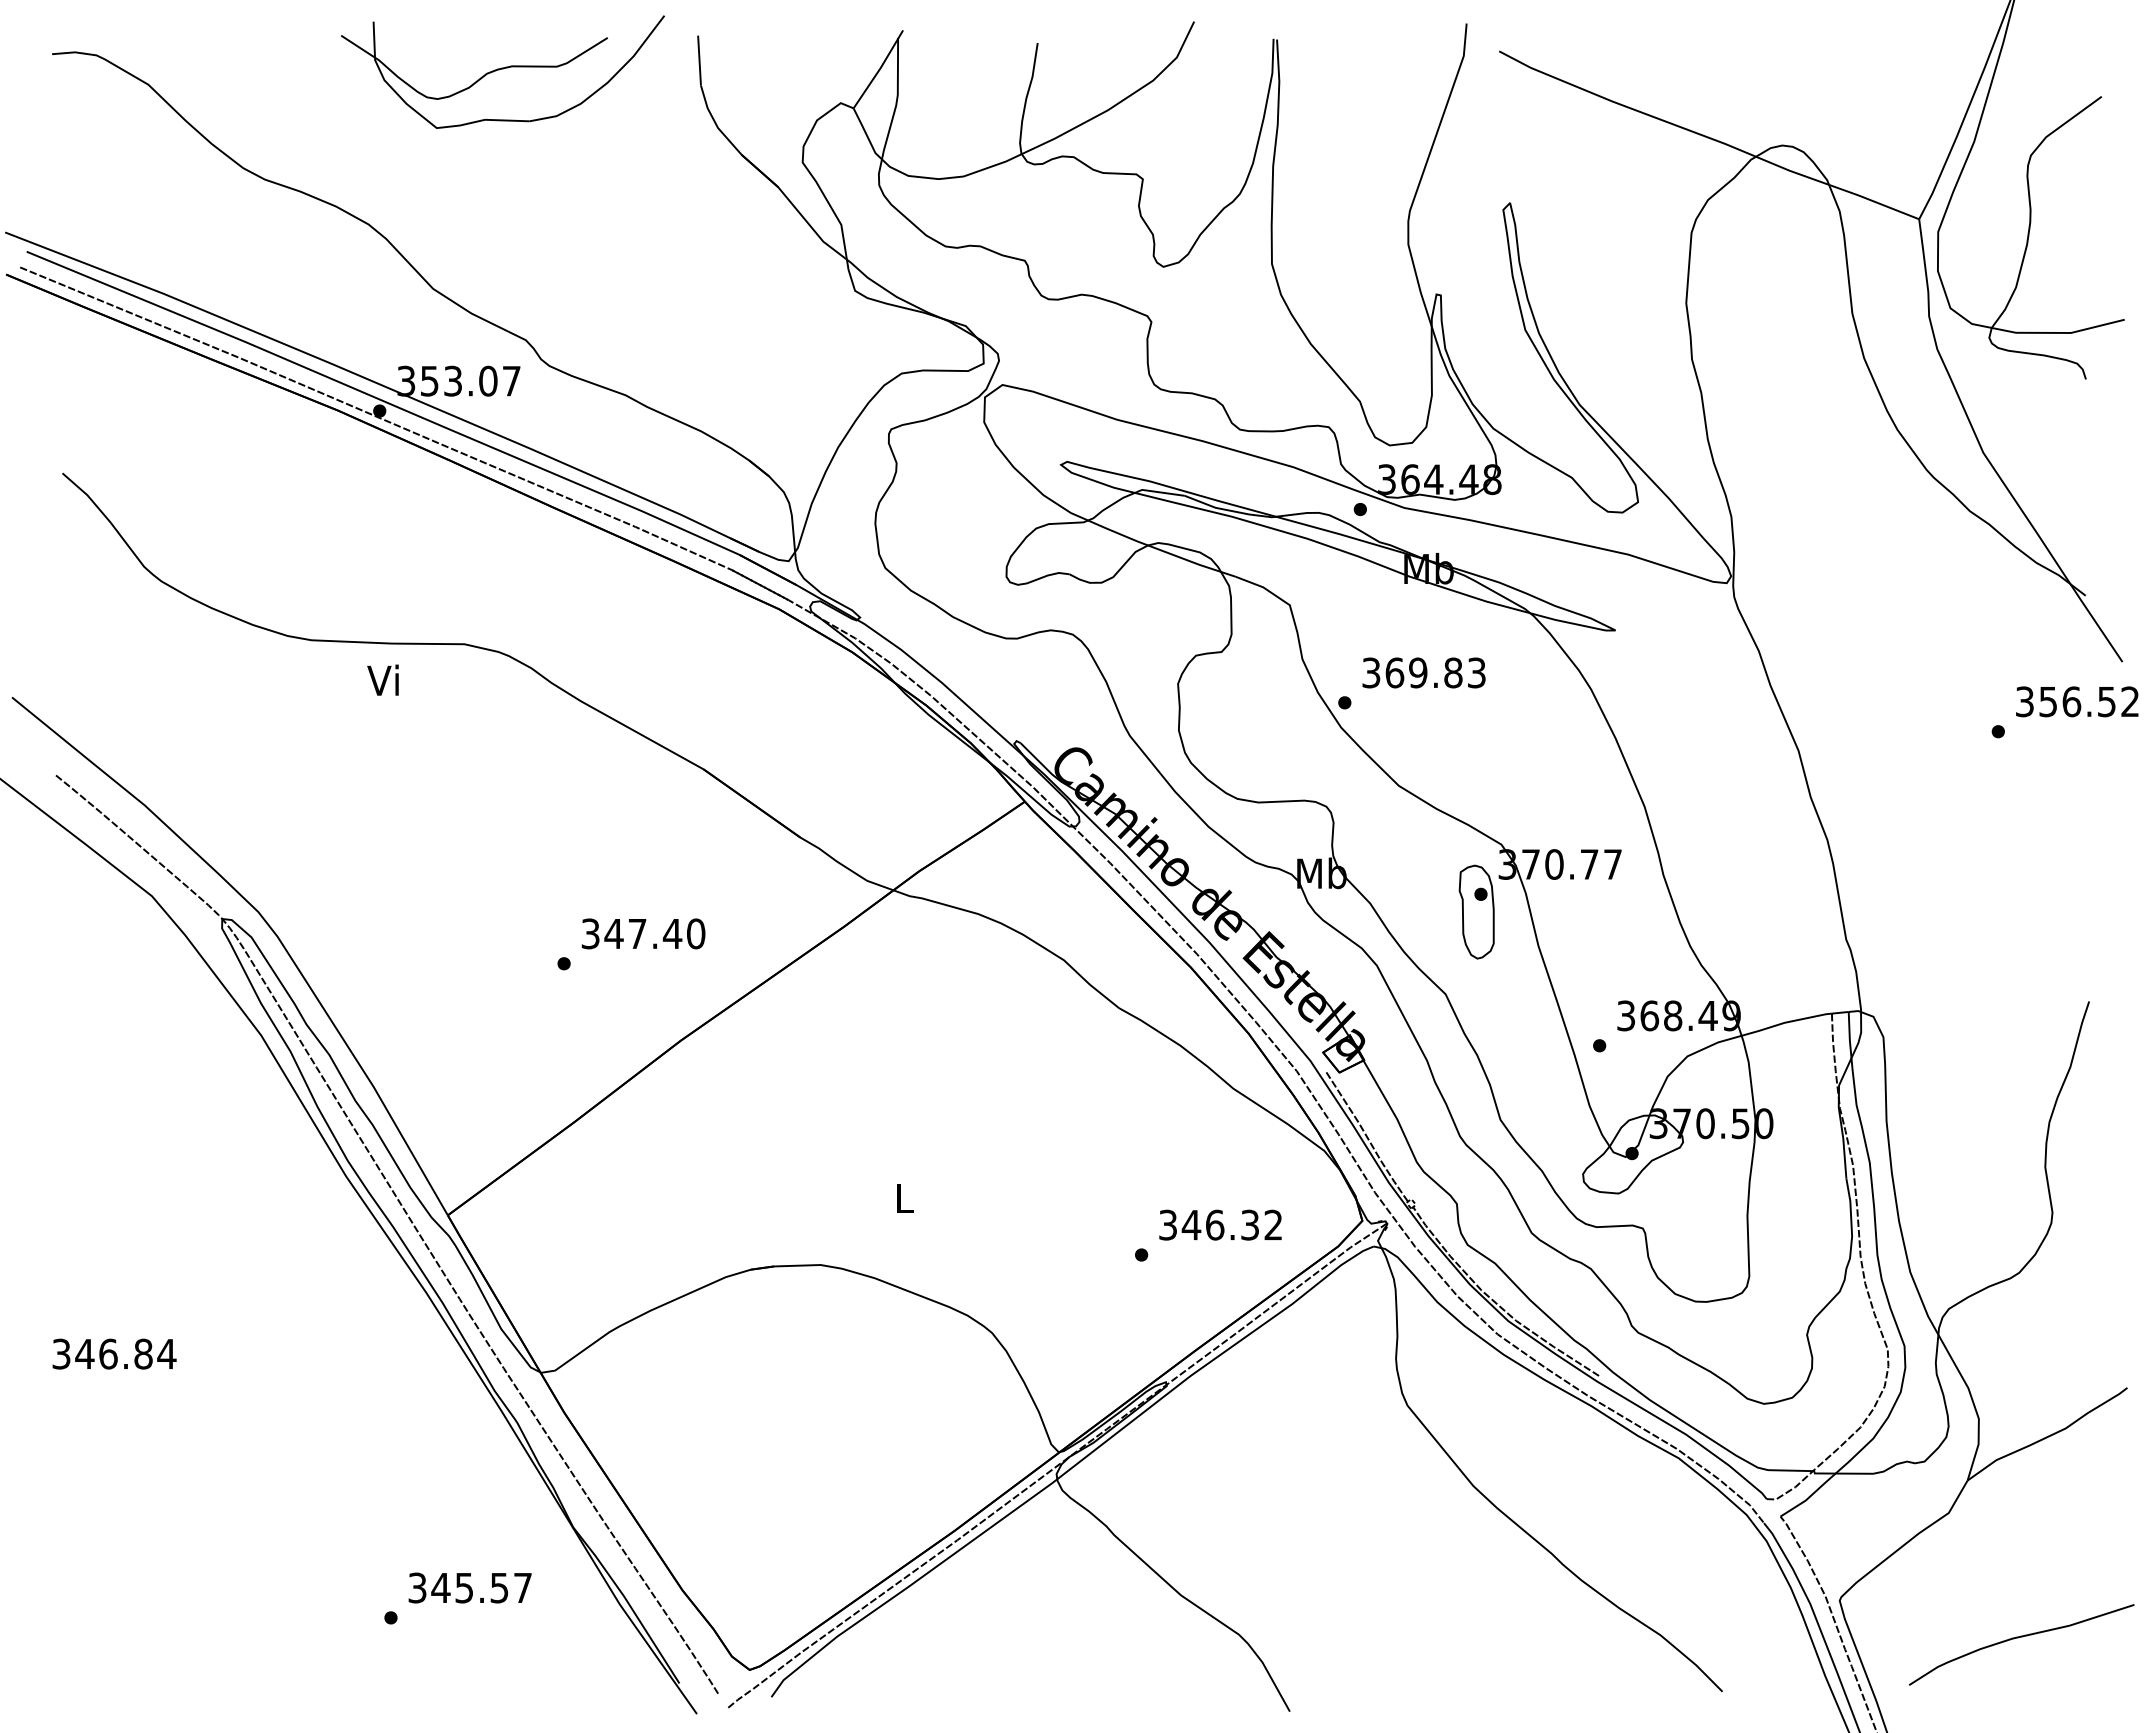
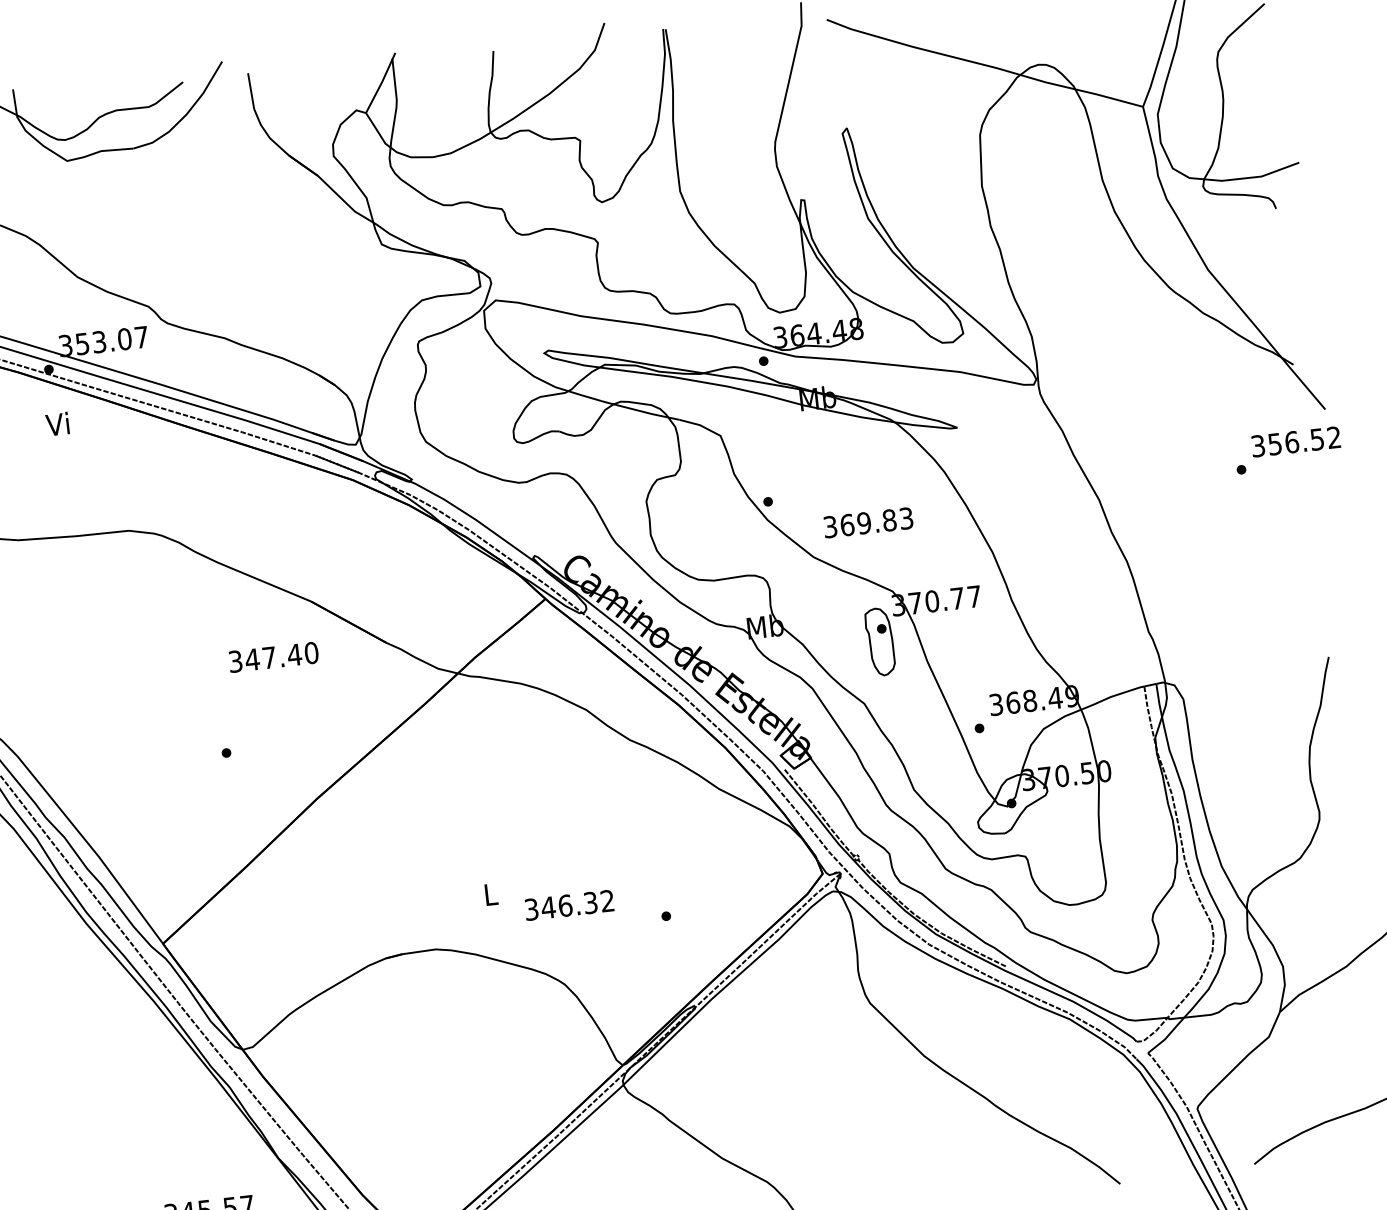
text: (1423, 672) -> (868, 522), moved
text: (382, 679) -> (57, 423), moved
text: (643, 933) -> (273, 657), moved
text: (1220, 1224) -> (569, 904), moved

